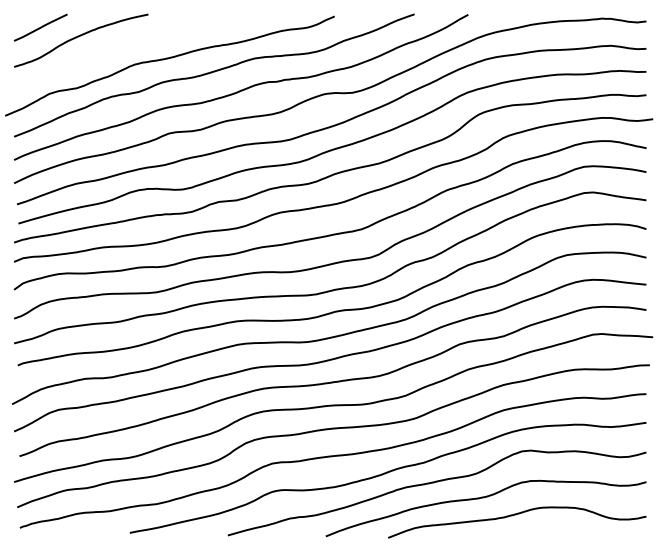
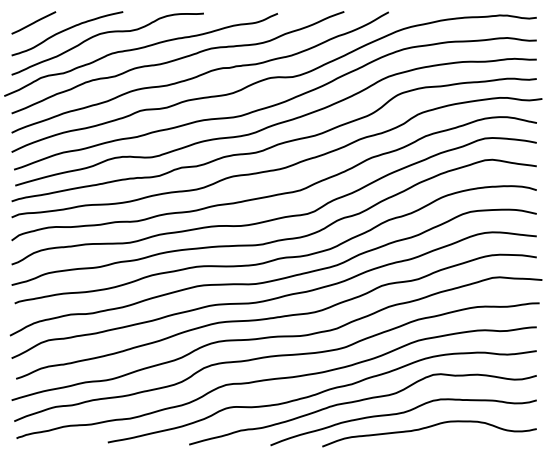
curve: (124, 41) -> (103, 34), added

